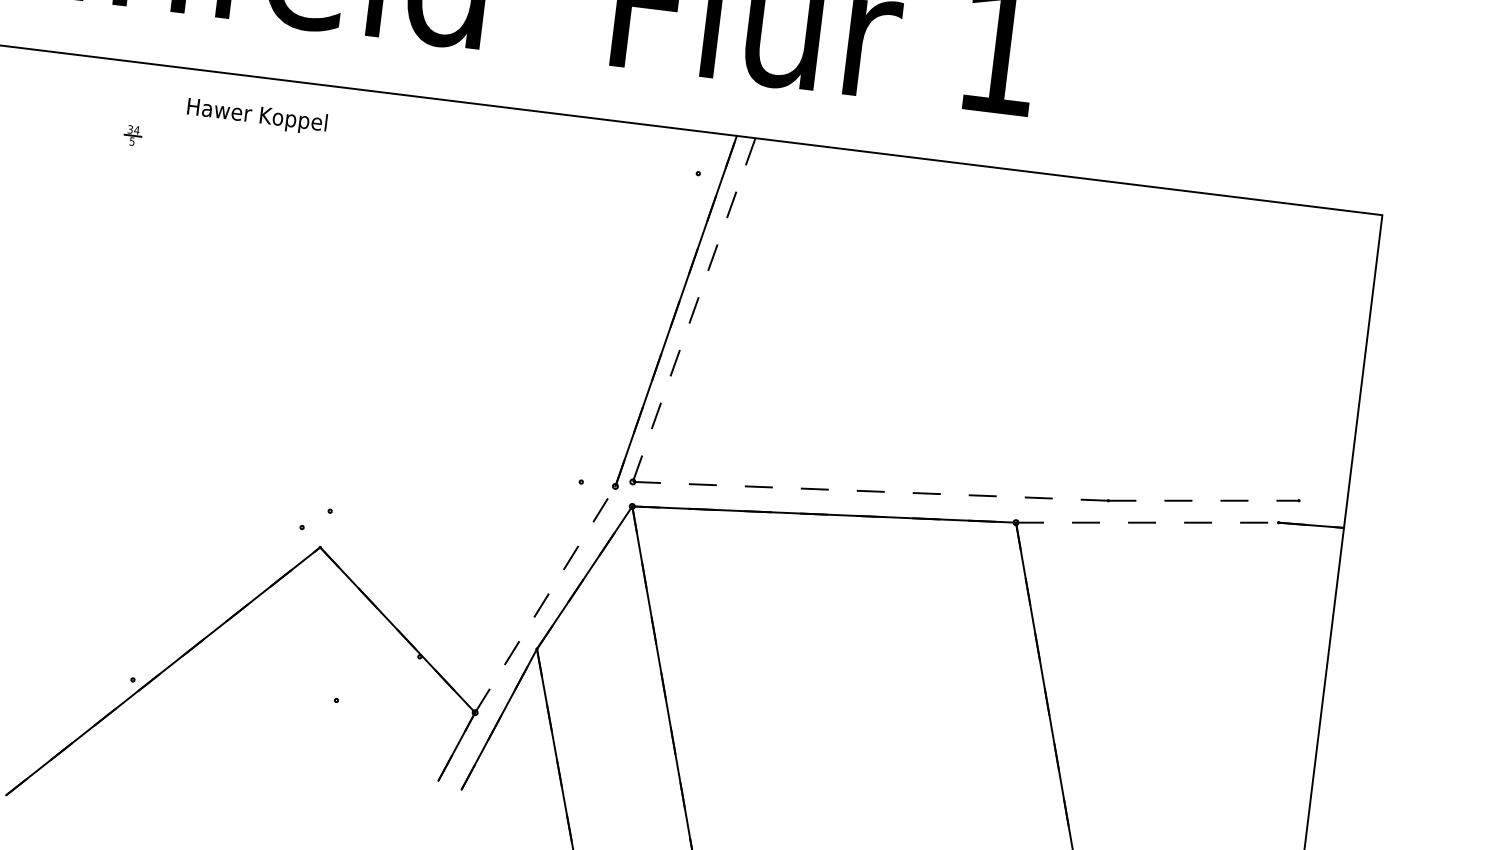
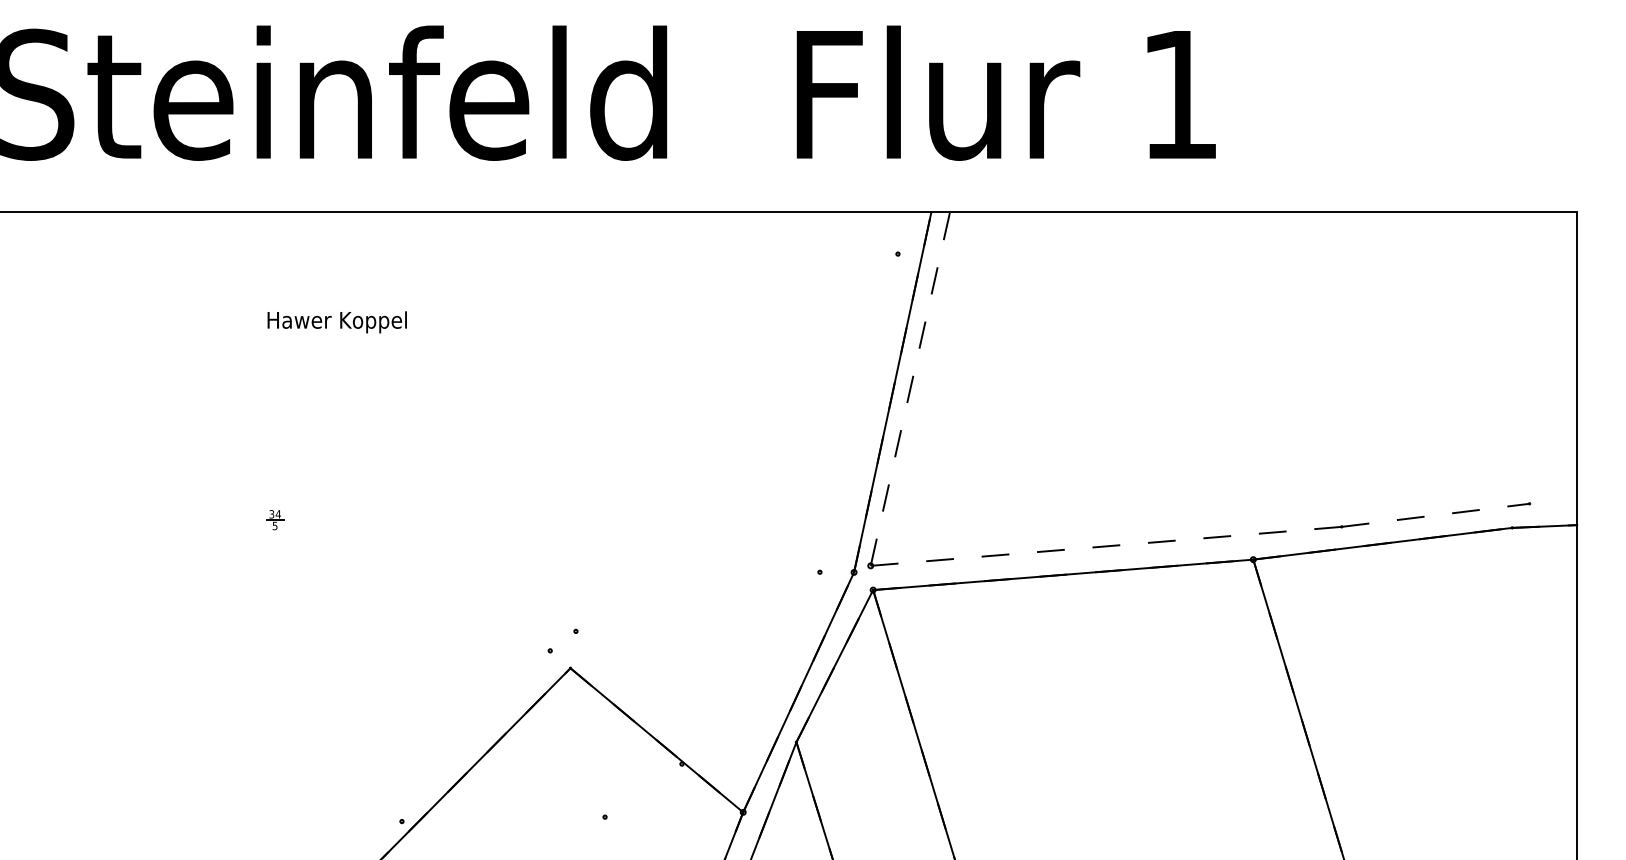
text: (256, 116) -> (336, 322), moved
part: (133, 136) -> (275, 520), moved
line: (1147, 522) -> (1382, 543), added
line: (545, 599) -> (798, 692), added

